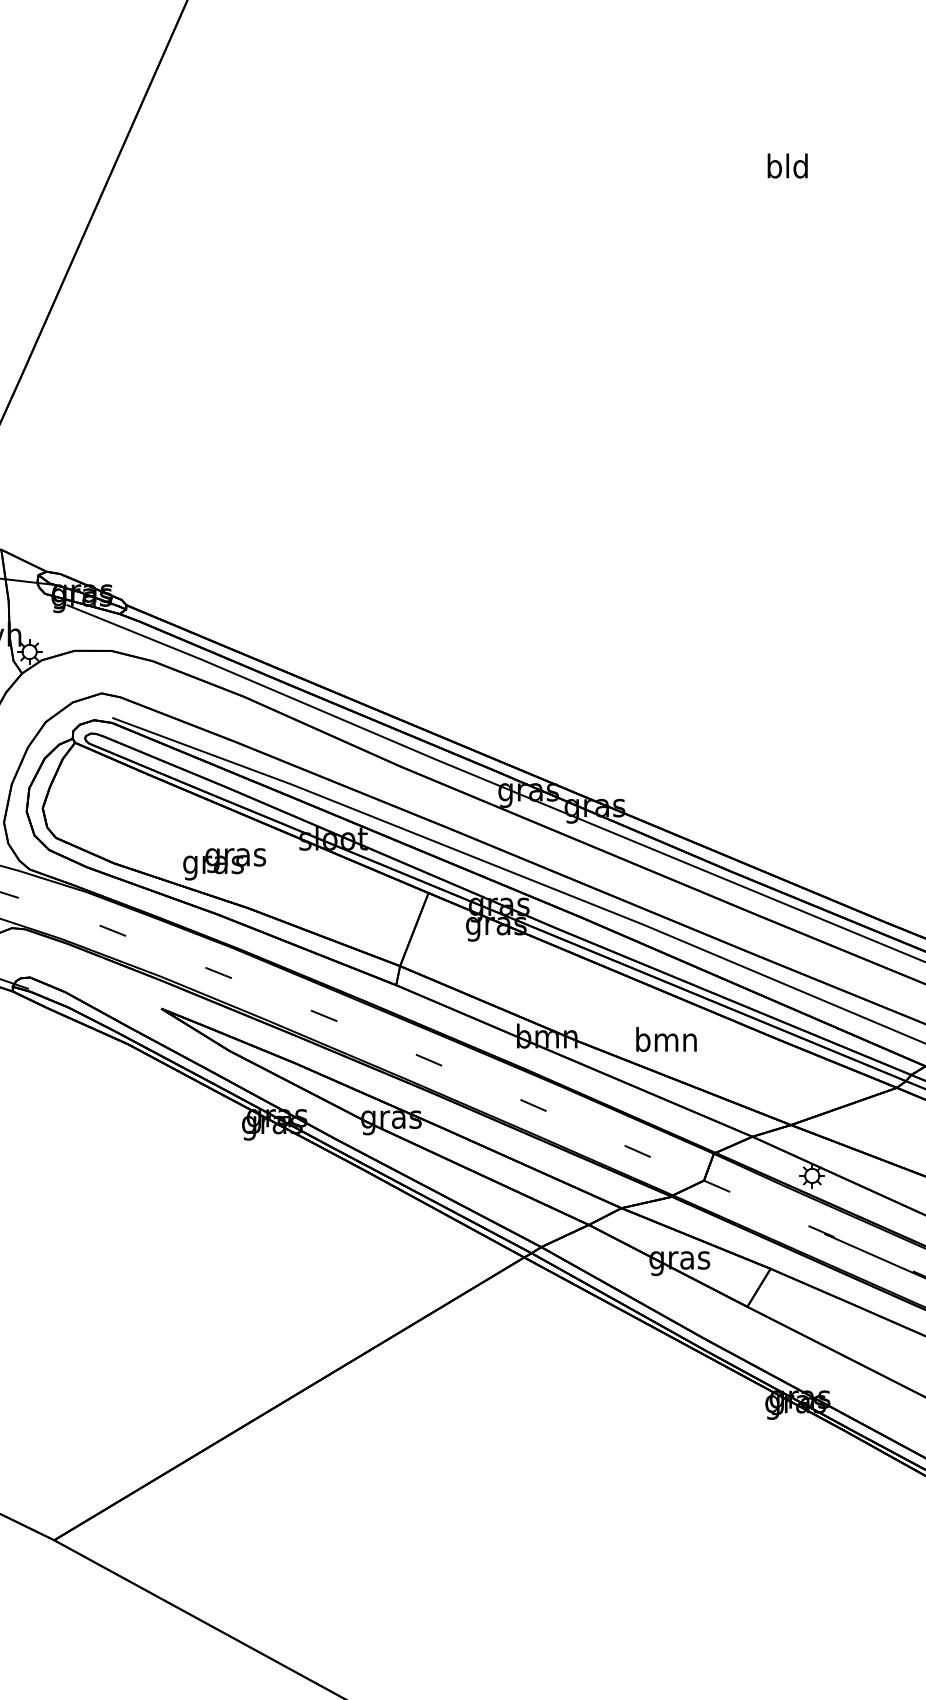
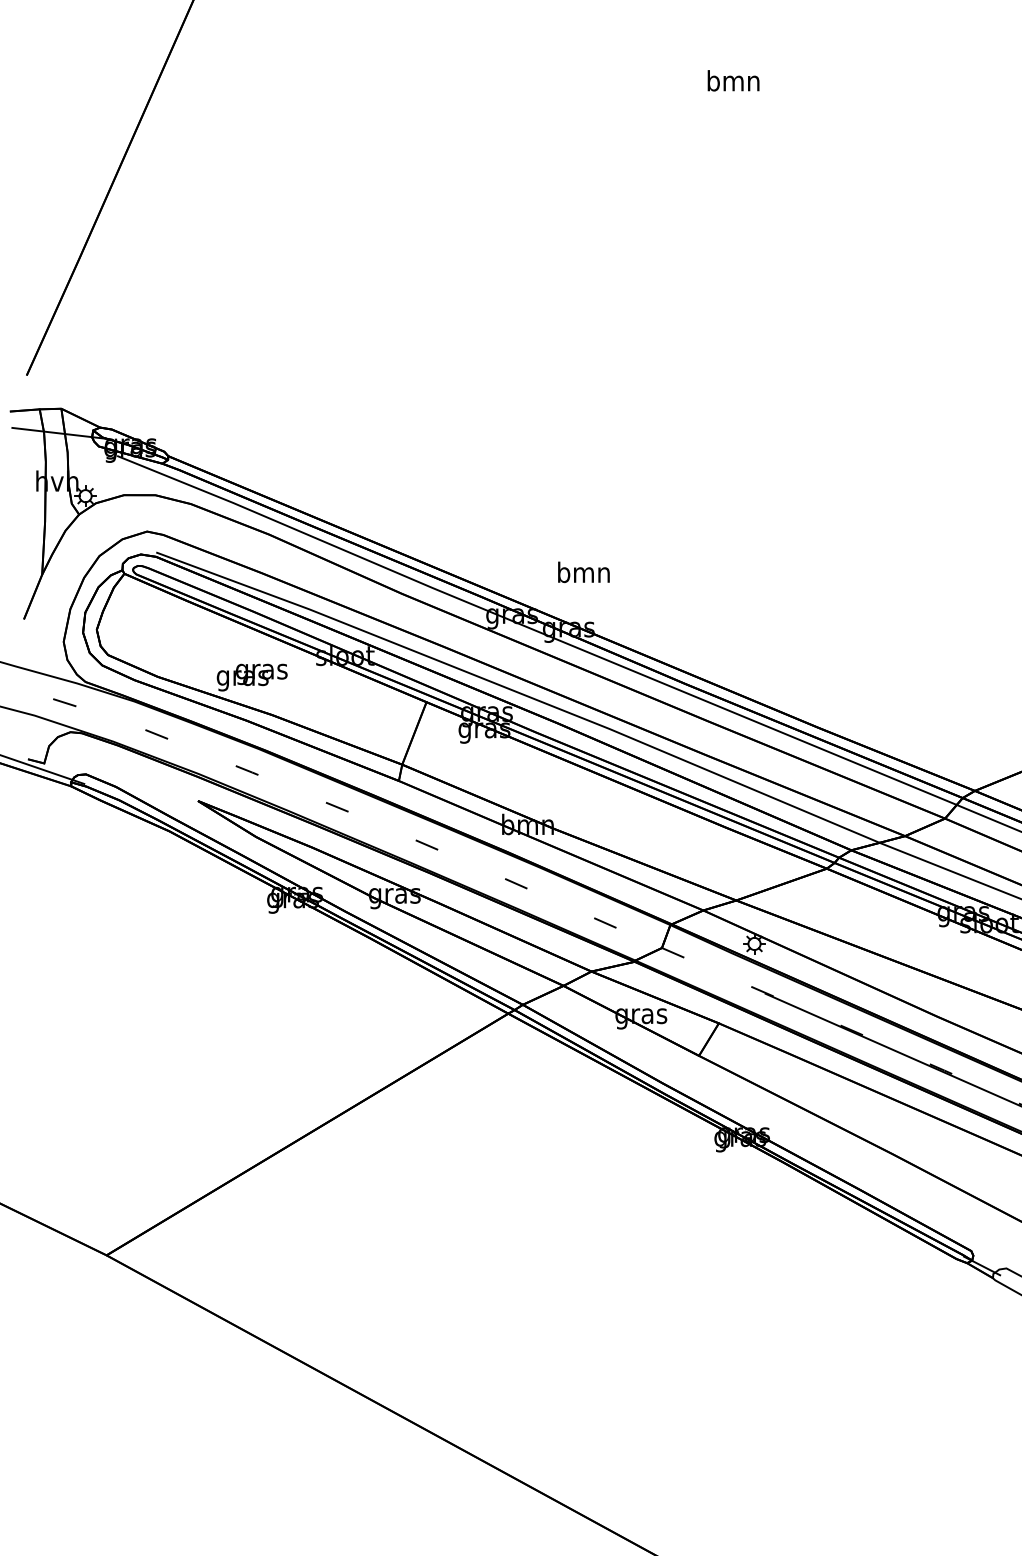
text: (787, 165) -> (733, 80), bld -> bmn
text: (666, 1039) -> (583, 572), moved

